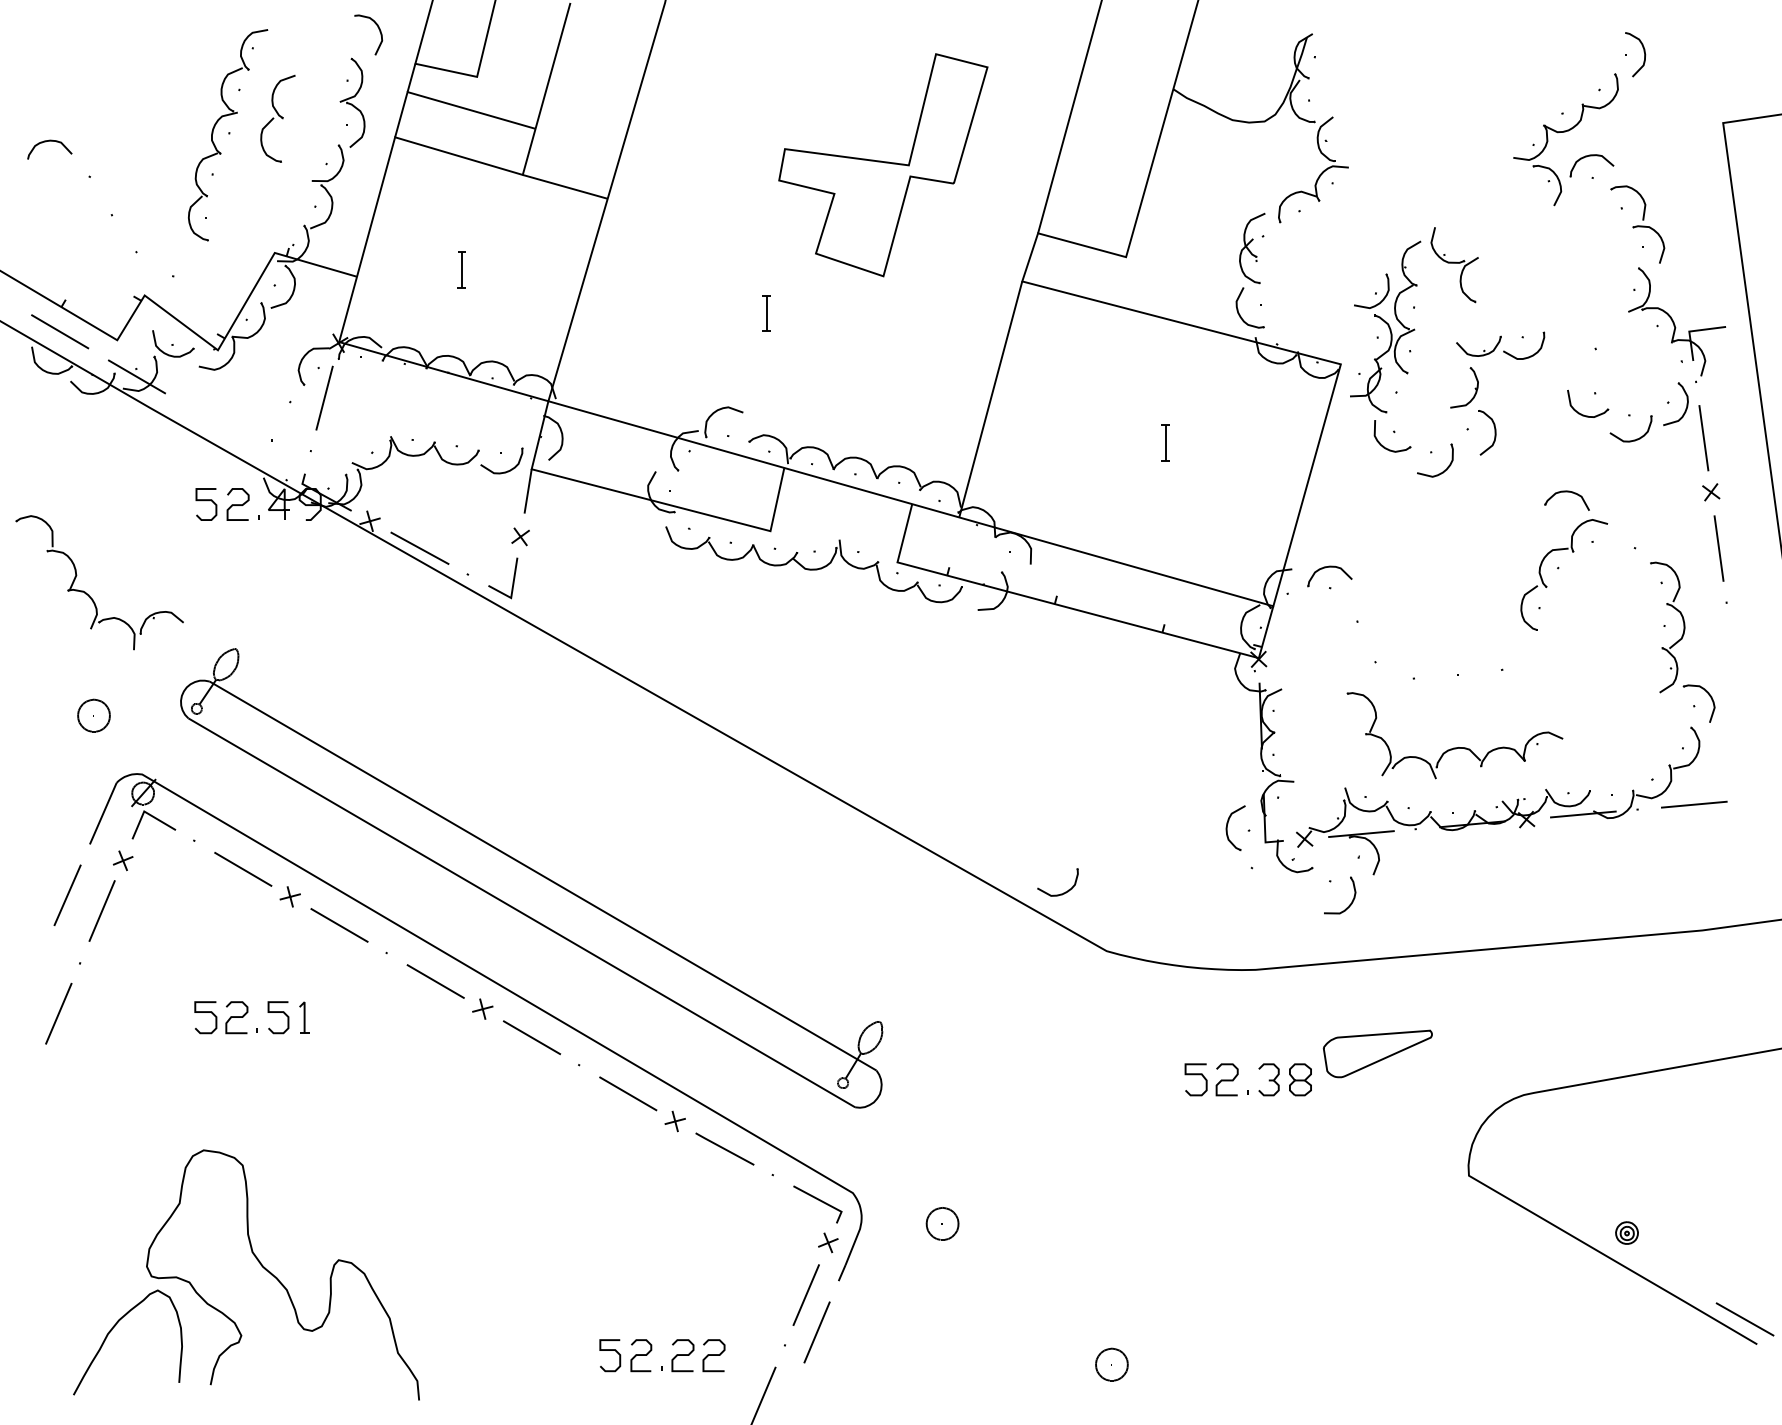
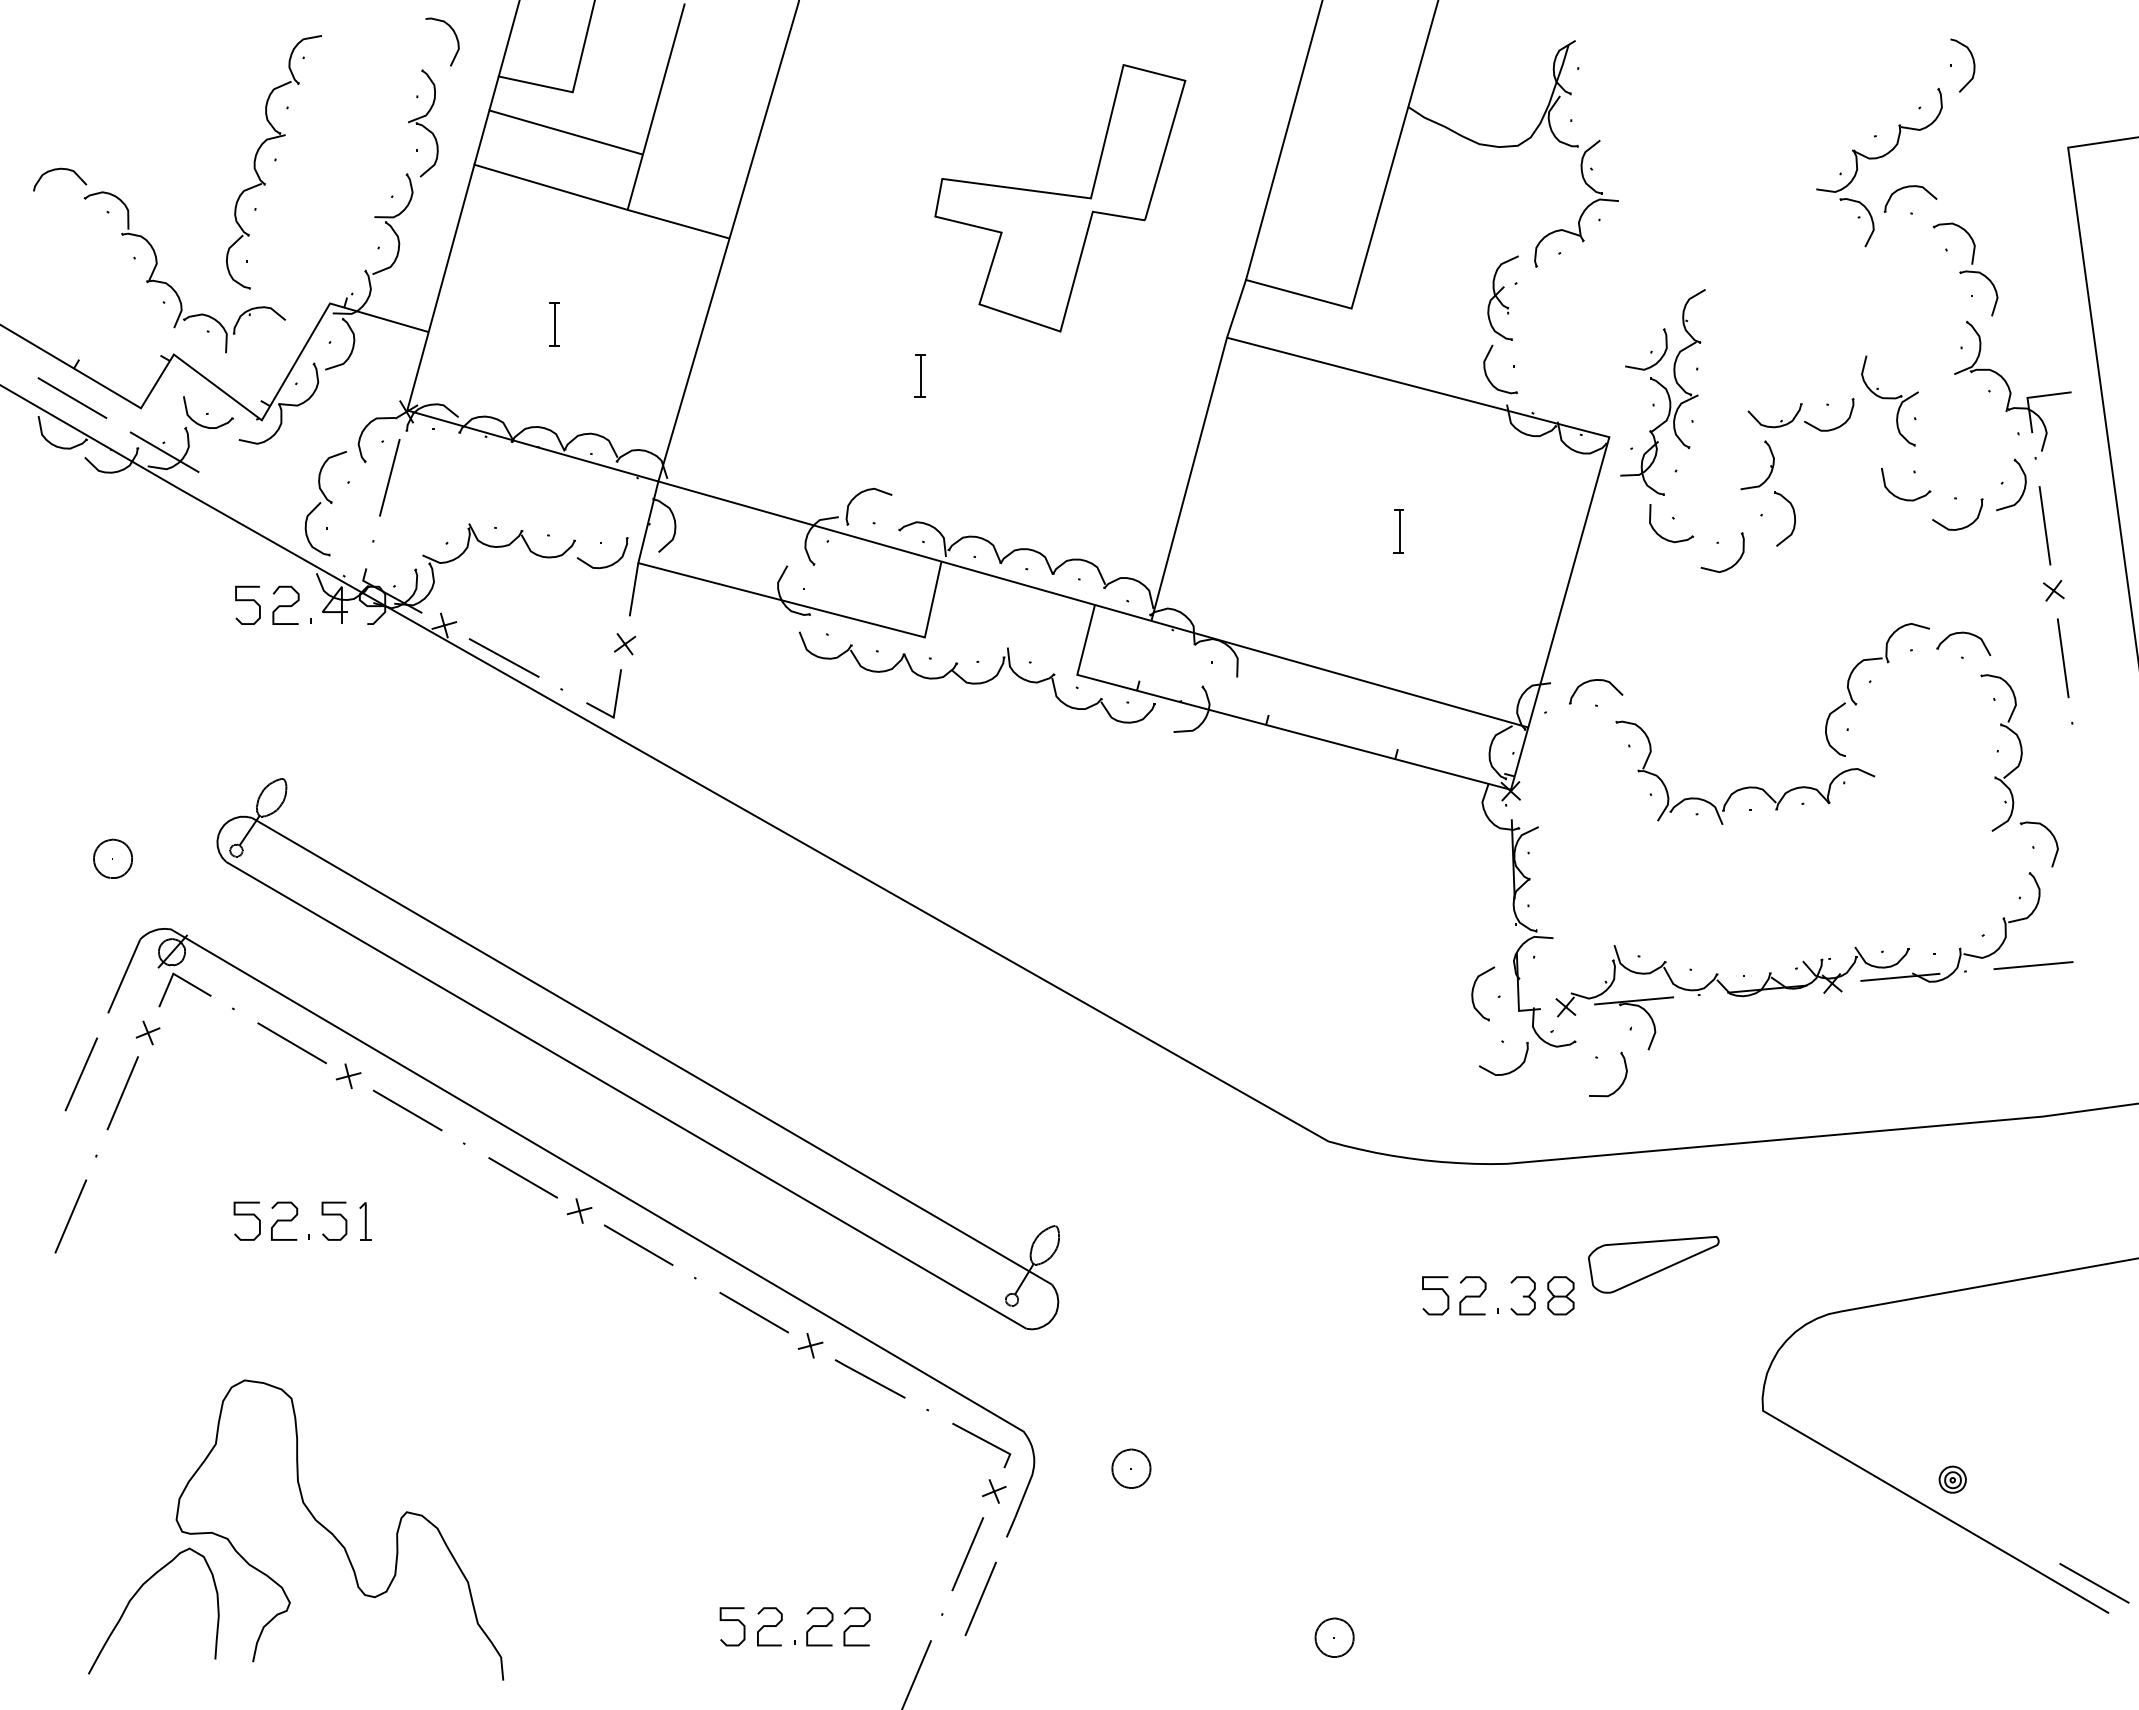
part: (277, 118) -> (325, 503), moved
part: (1454, 264) -> (1889, 400), moved
part: (1570, 492) -> (1967, 634), moved
part: (87, 593) -> (170, 285), moved
part: (1456, 747) -> (1747, 786), moved
part: (1060, 893) -> (1506, 1072), moved

